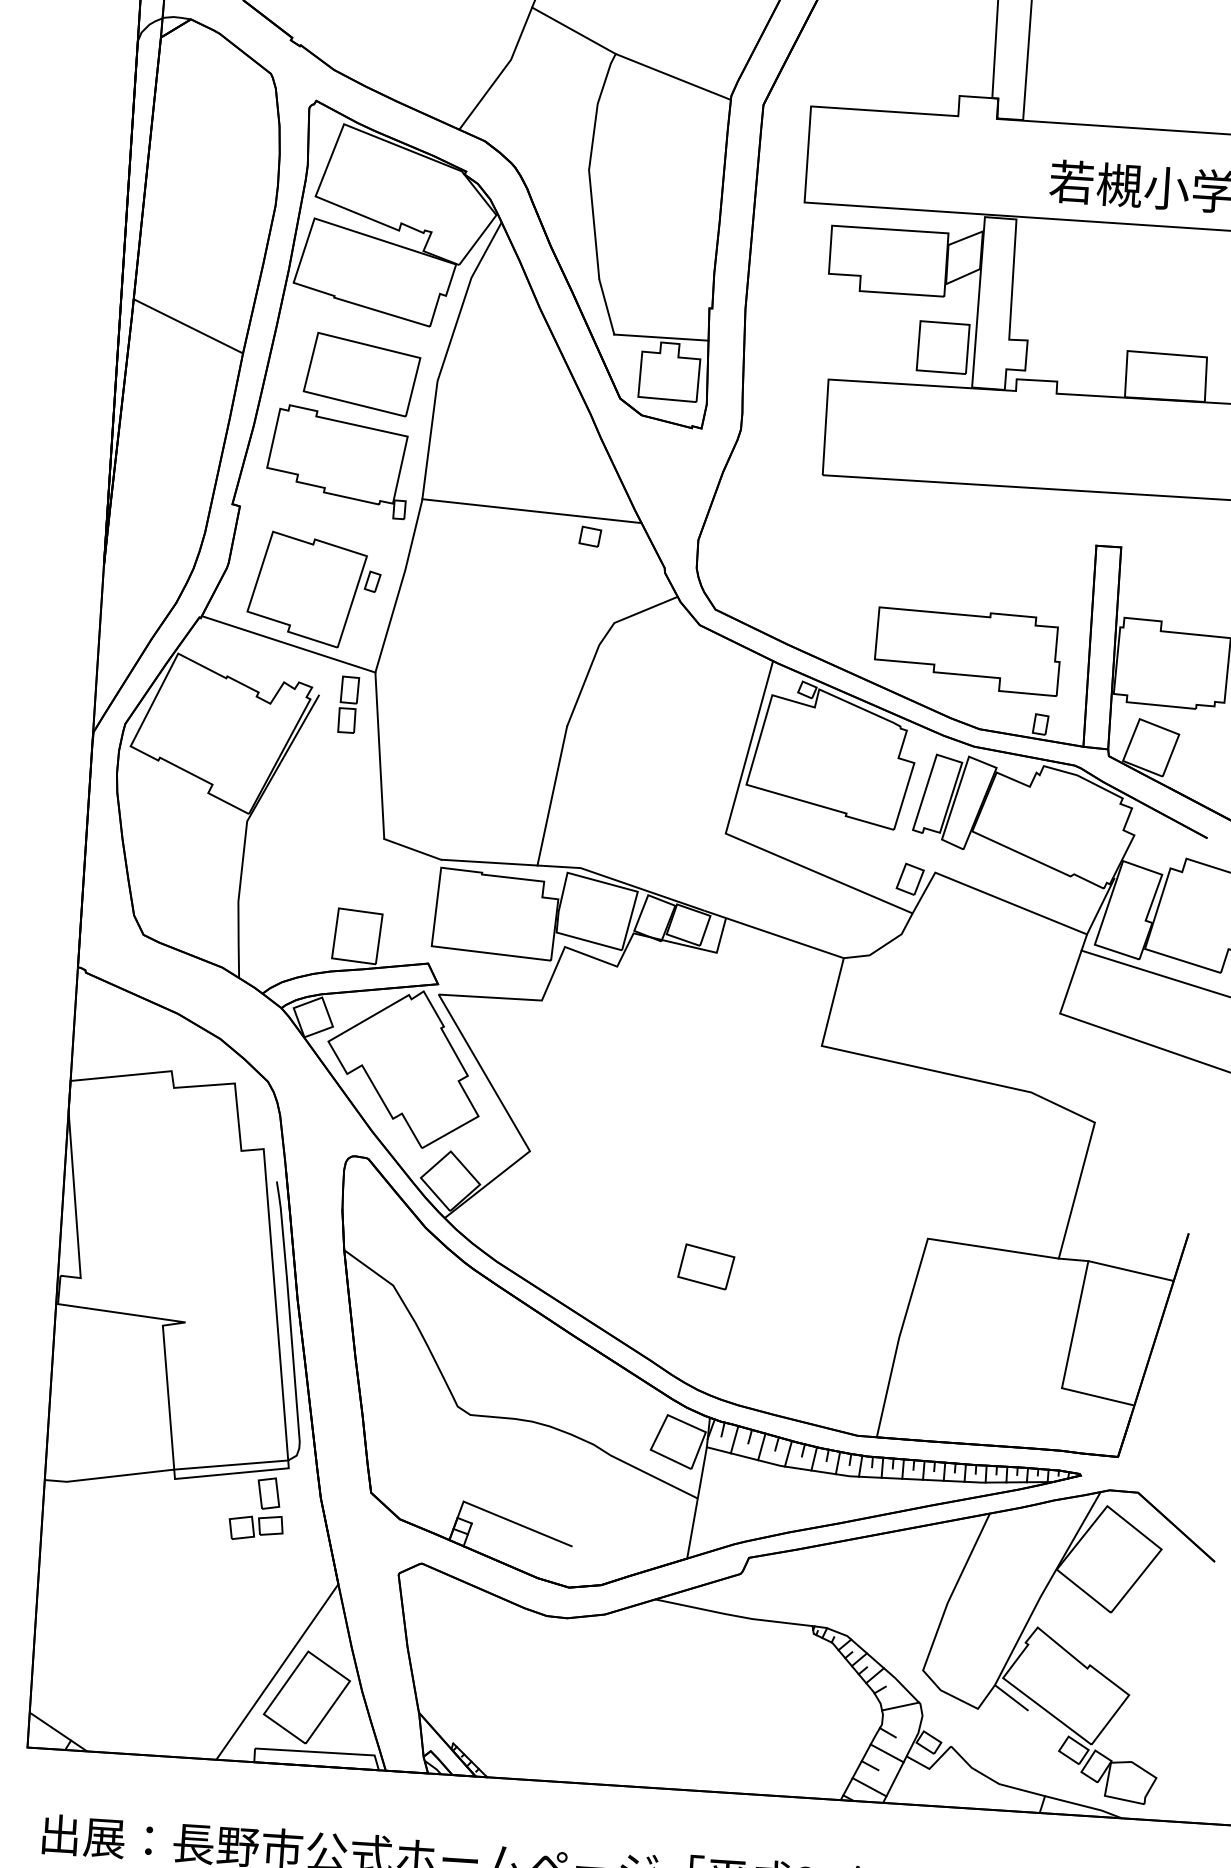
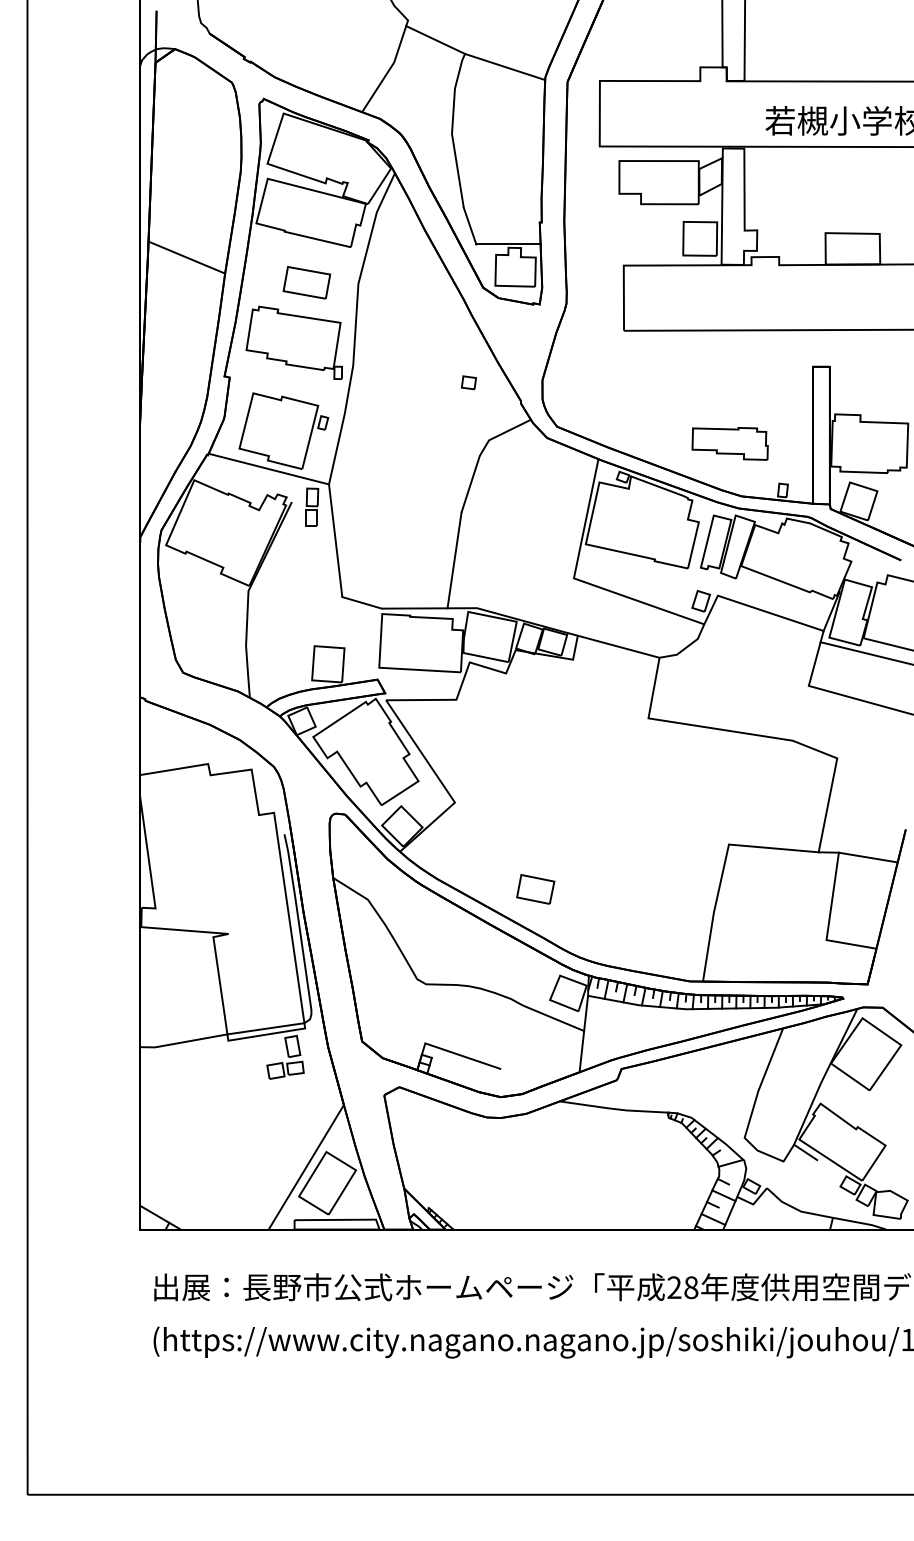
part: (361, 374) -> (306, 282), size x0.6
line: (532, 510) -> (428, 367), removed
part: (966, 650) -> (729, 443), size x0.6
part: (705, 1267) -> (535, 889), moved

